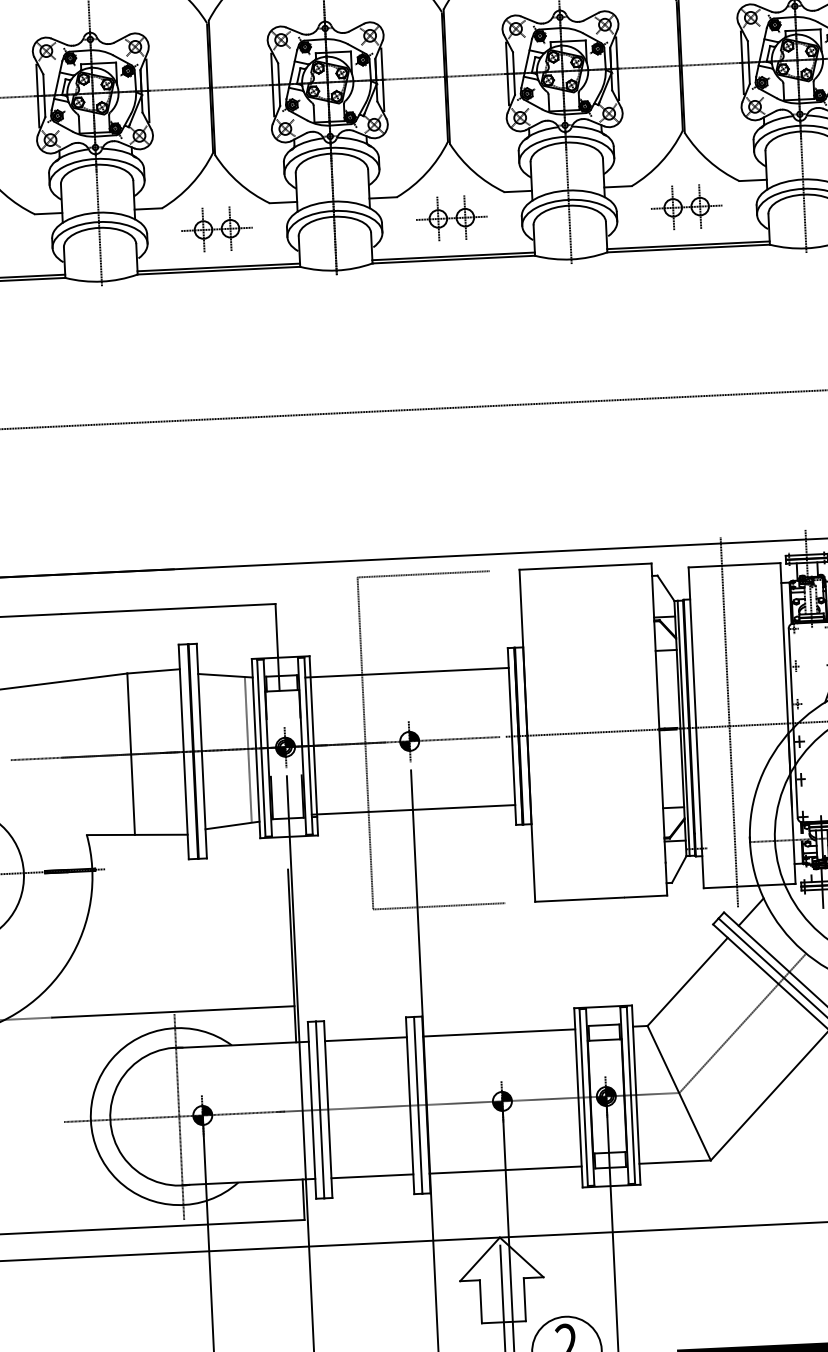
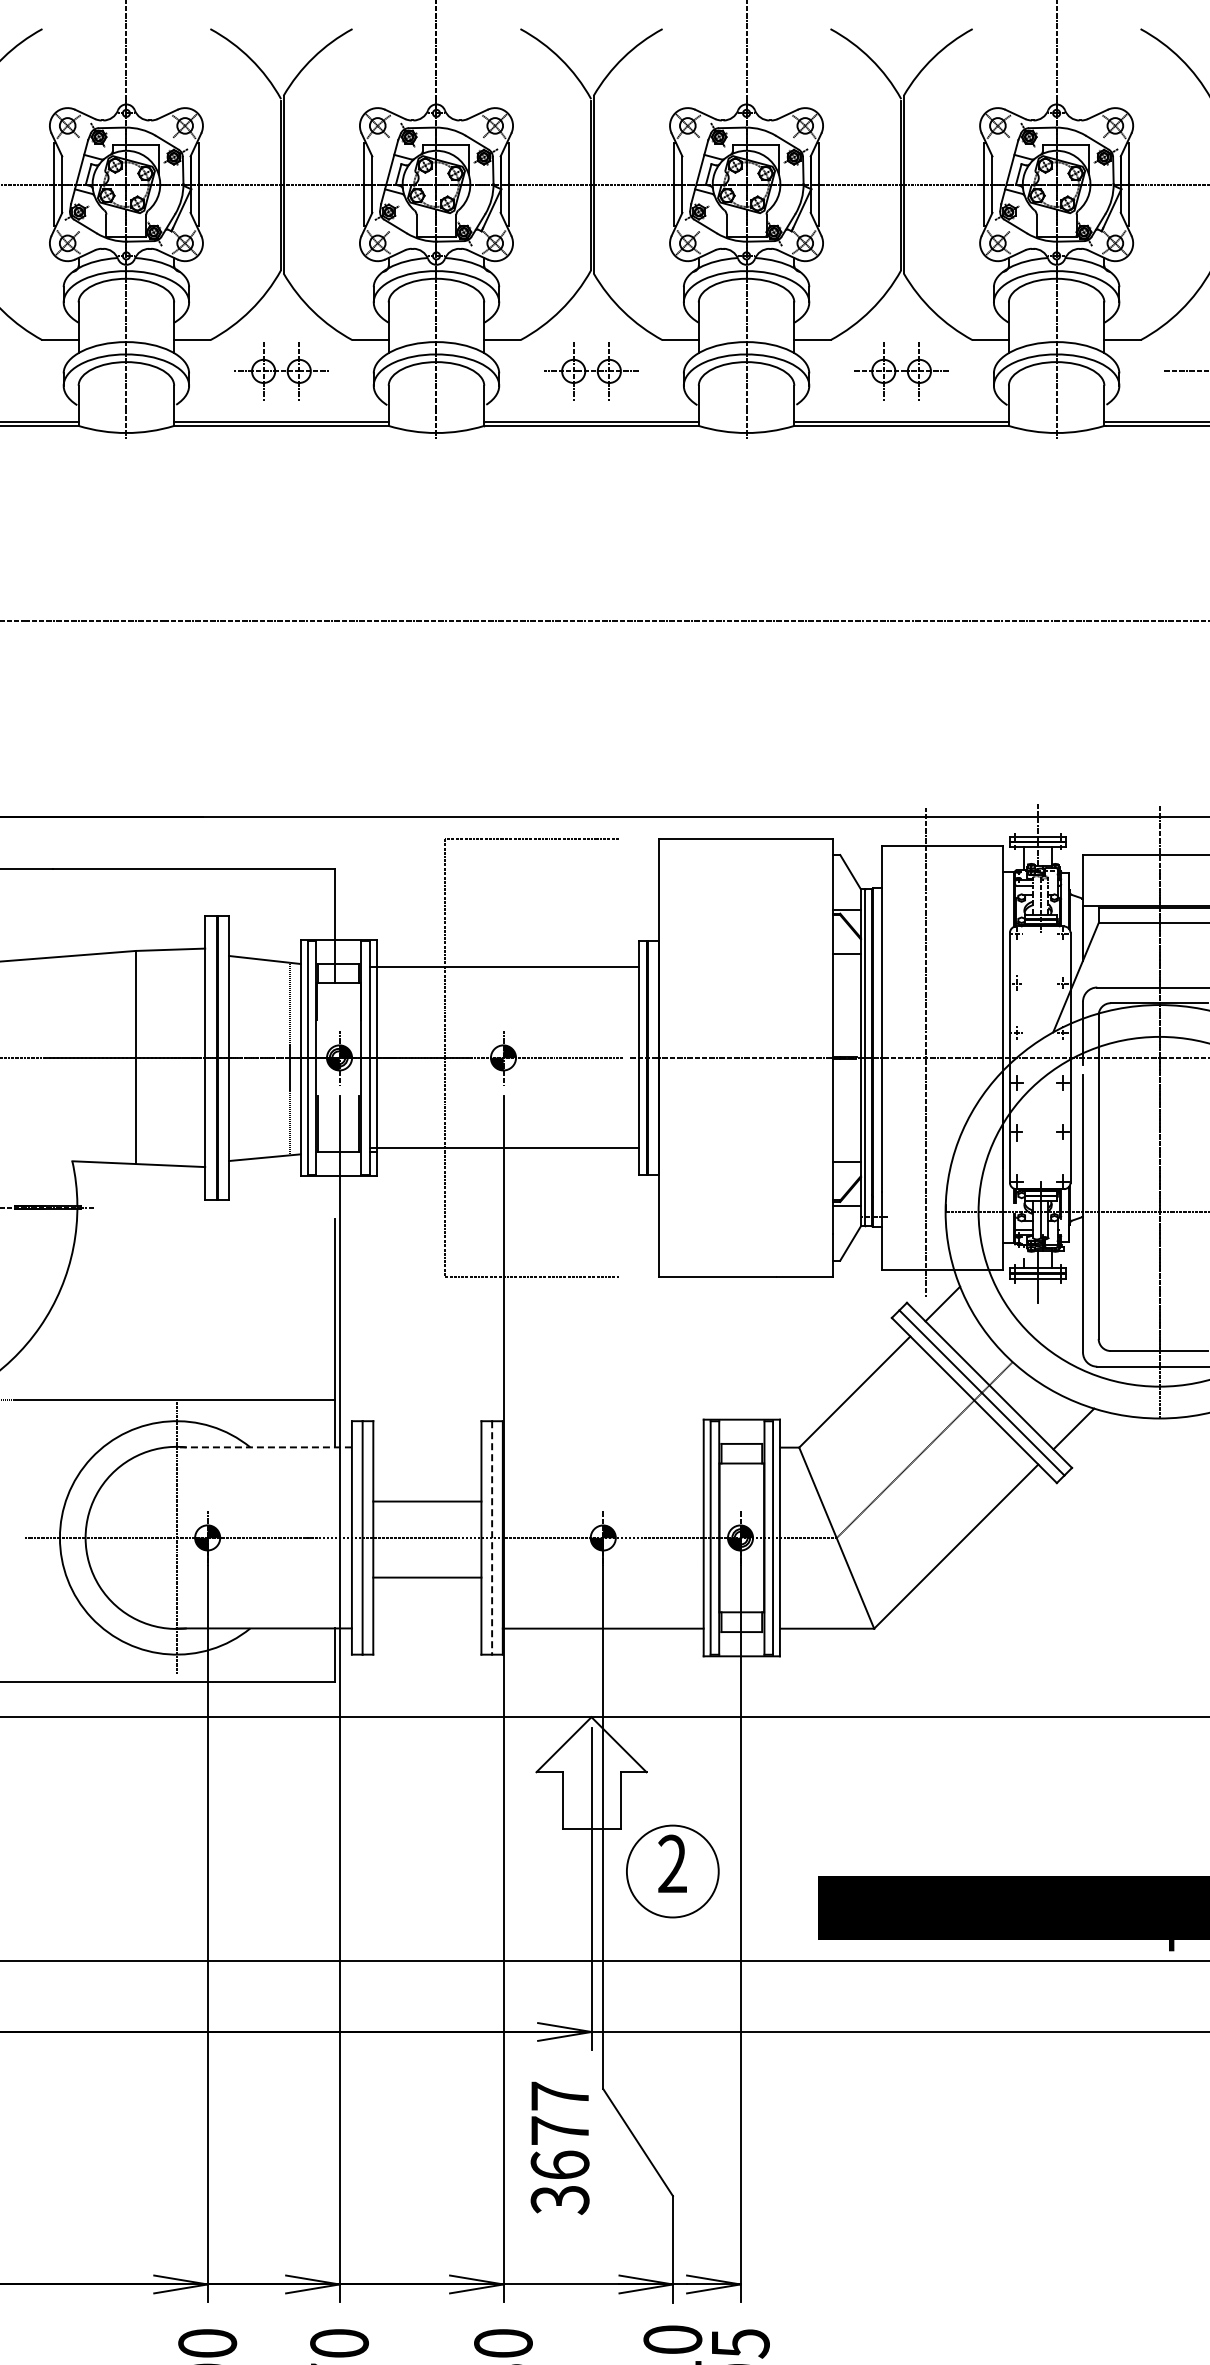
line: (498, 1032) -> (602, 1447), removed
line: (366, 1039) -> (427, 1501), moved
line: (242, 1044) -> (264, 1447), solid -> dashed
line: (418, 1105) -> (492, 1537), solid -> dashed
line: (372, 1176) -> (427, 1577), moved

